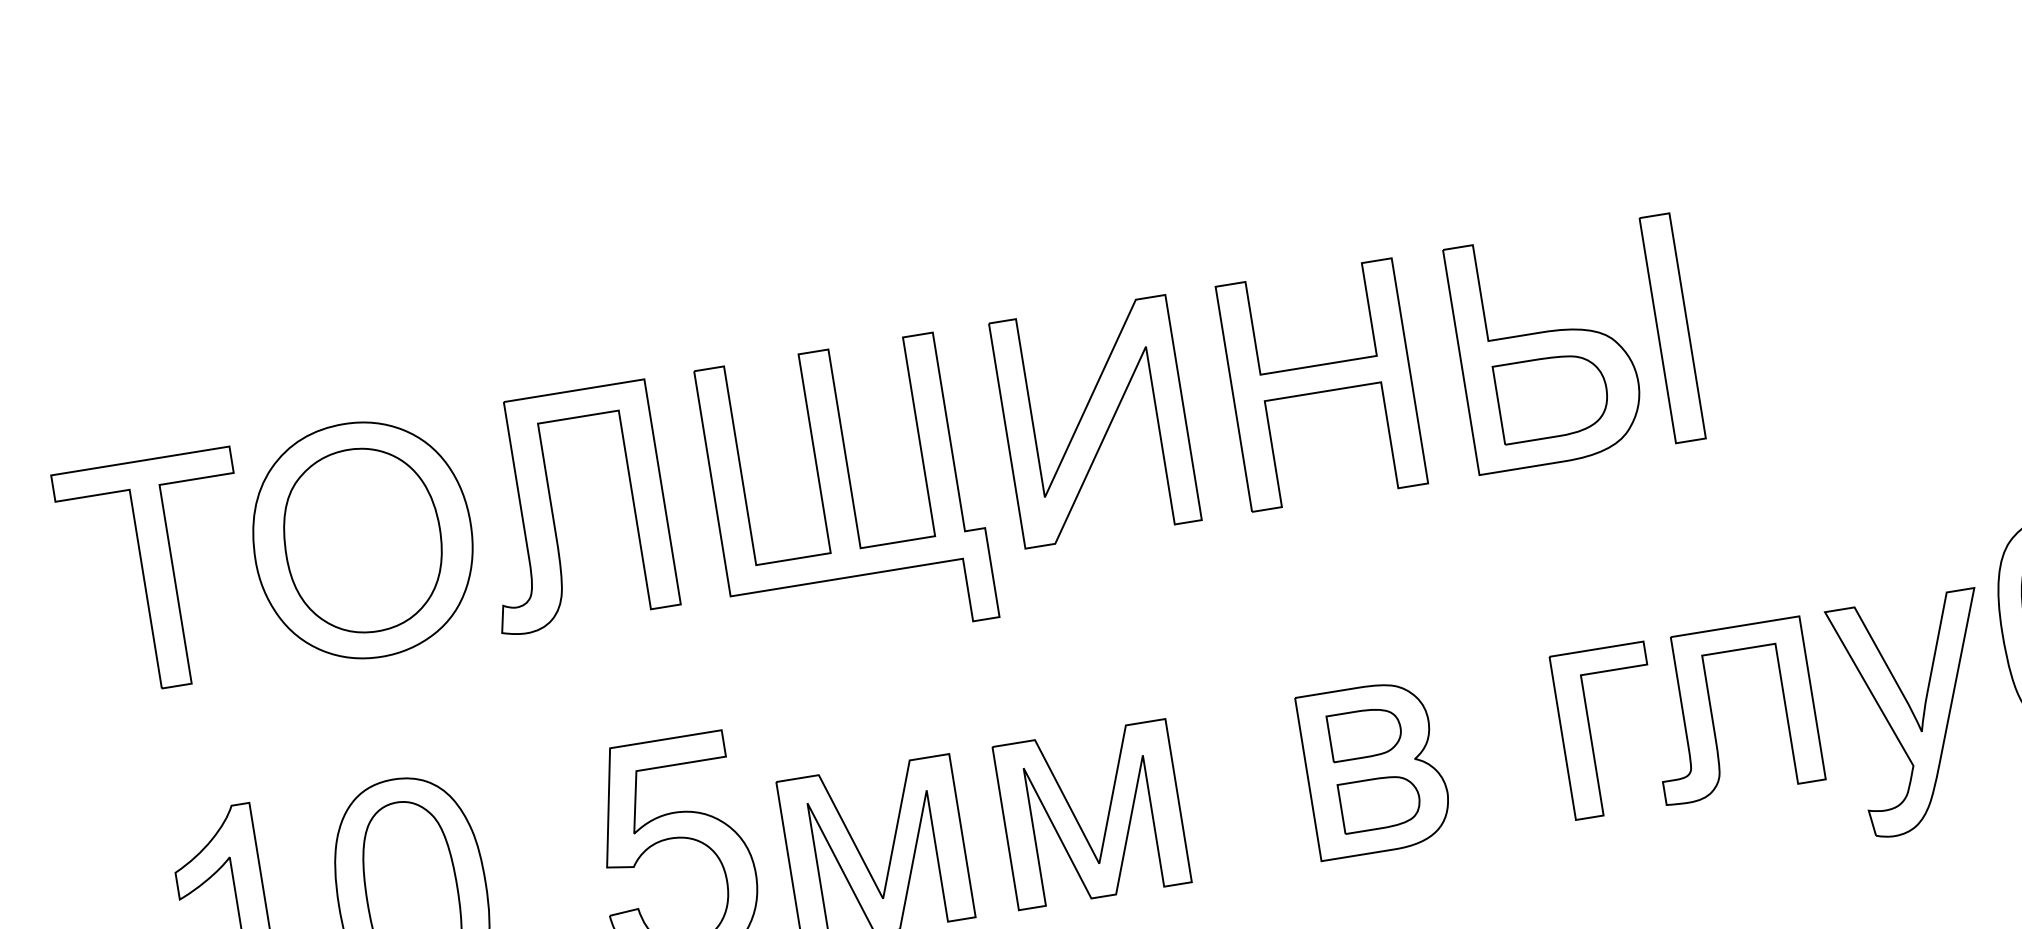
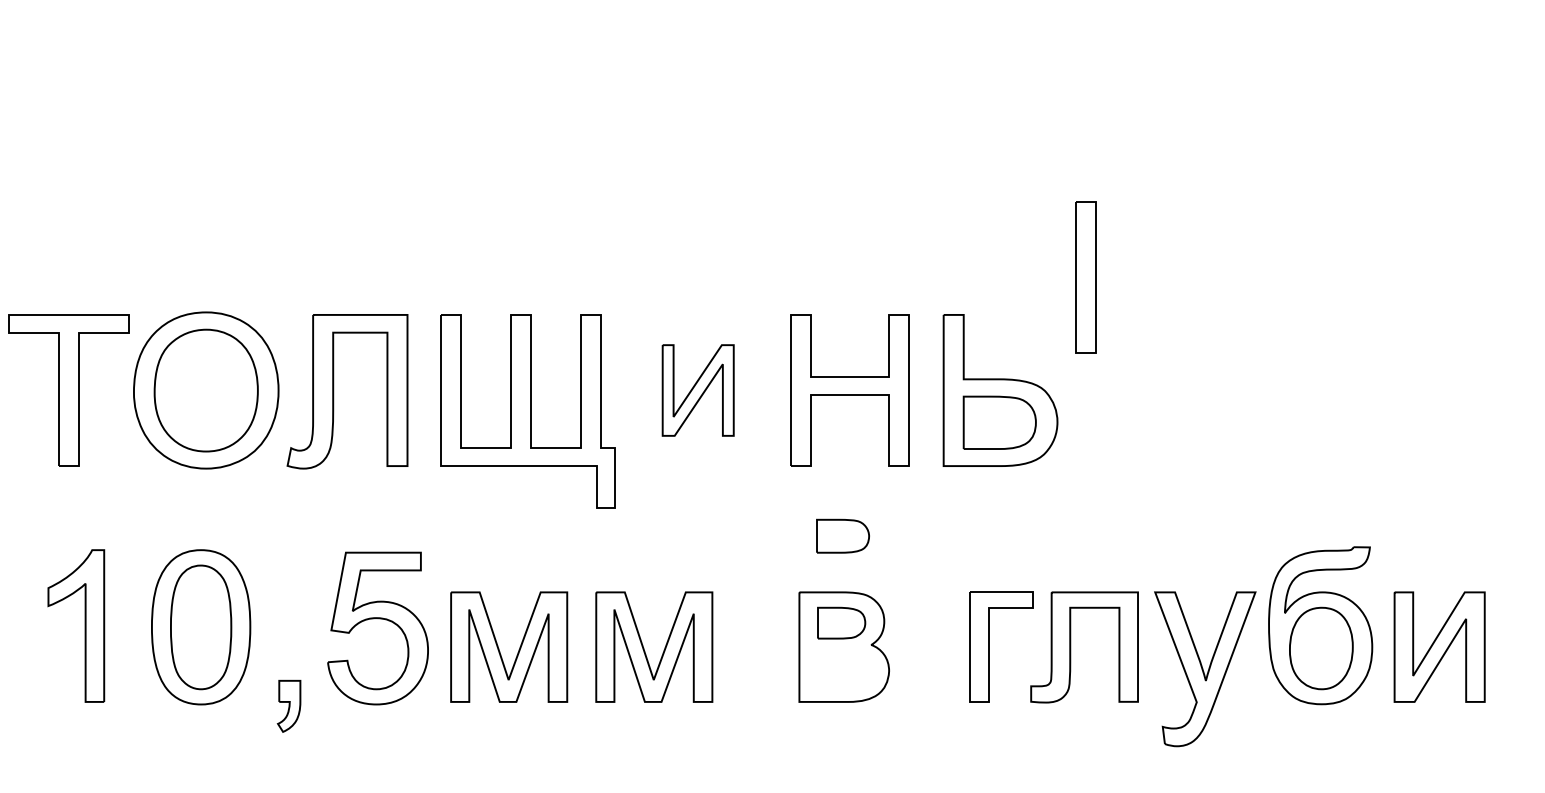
part: (1672, 328) -> (1085, 277), moved
part: (1096, 421) -> (698, 390), size x0.6
part: (1379, 802) -> (842, 535), moved

